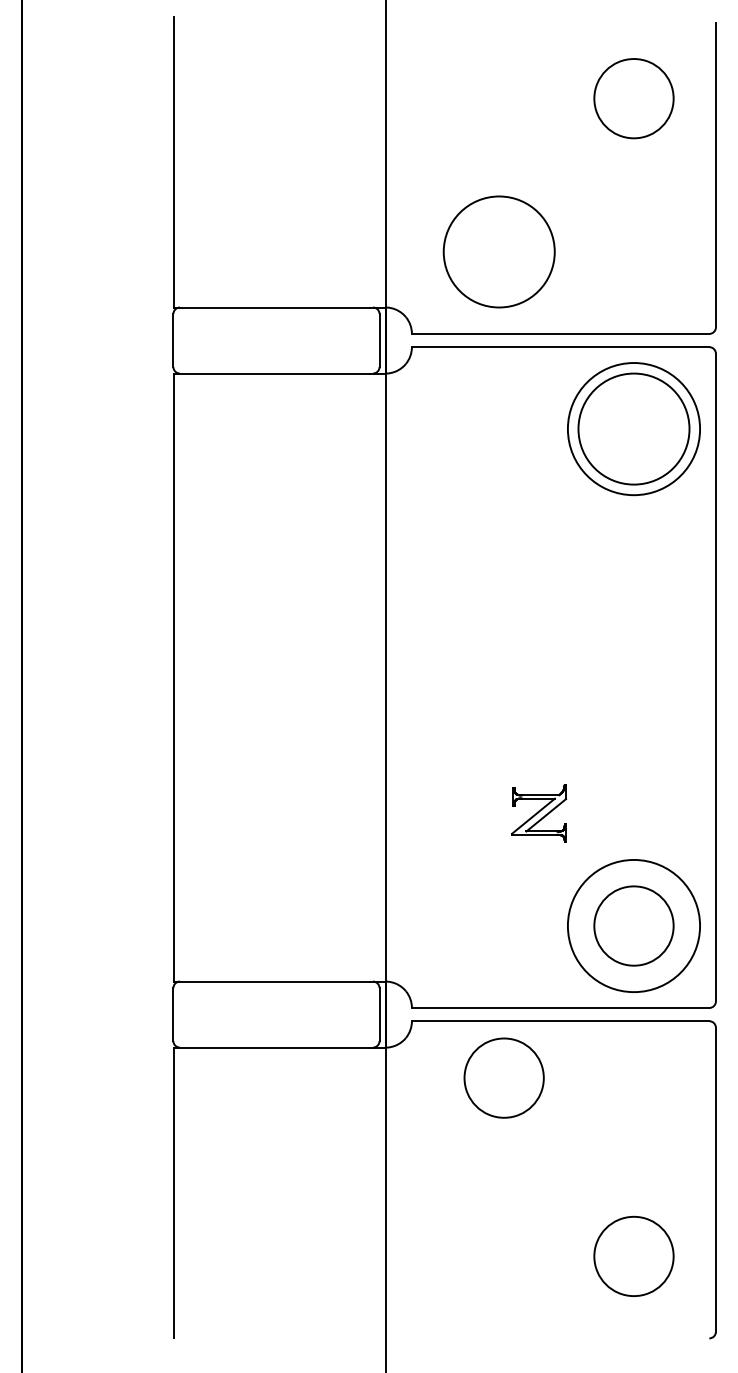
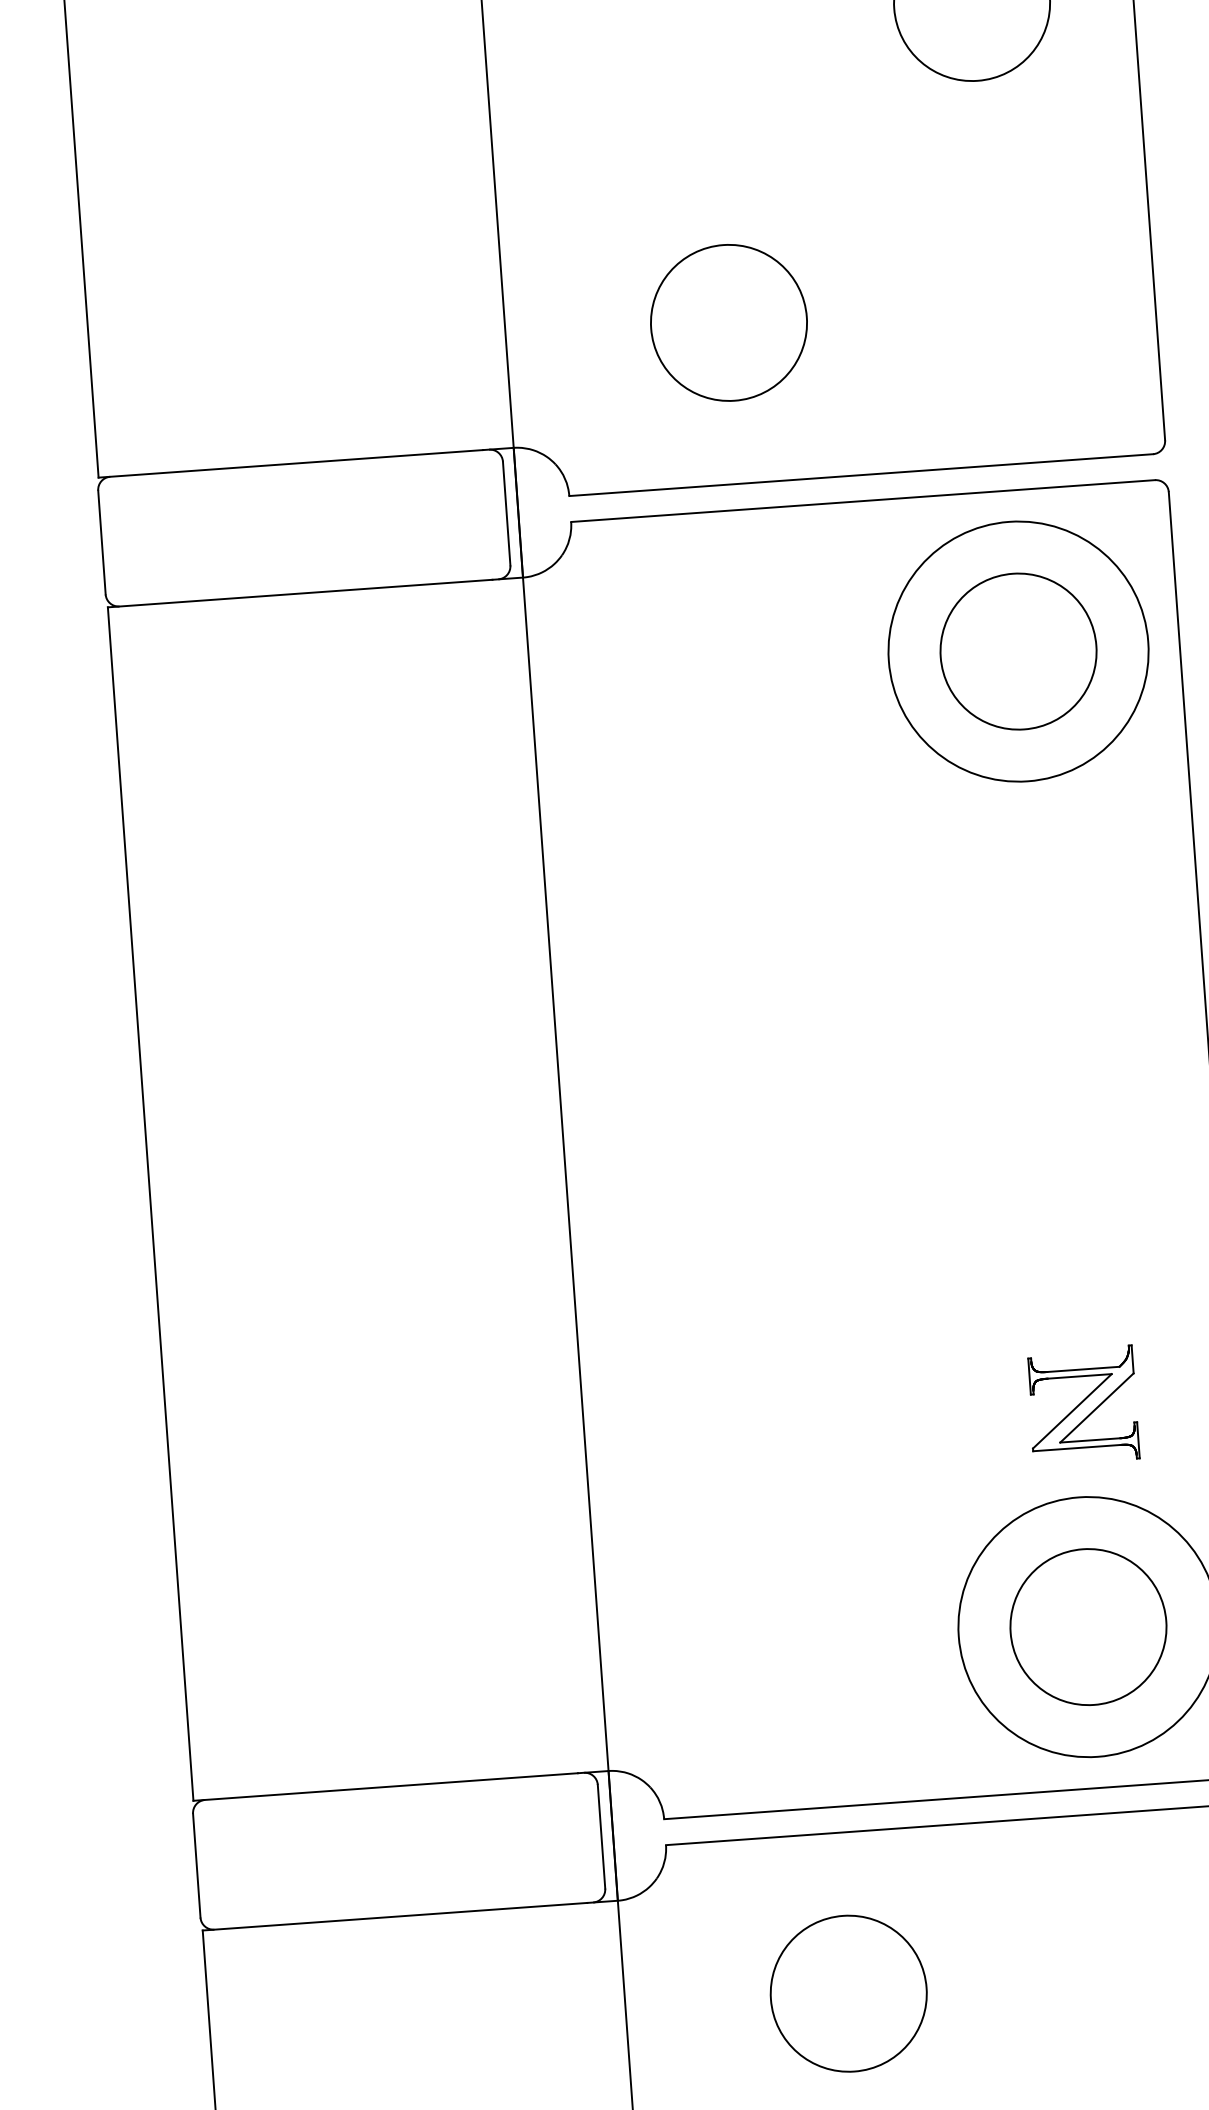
circle: (498, 251) -> (727, 322), size x0.71
circle: (633, 428) -> (1017, 650), size x0.71
part: (539, 813) -> (1083, 1405), moved
circle: (503, 1077) -> (847, 1992), moved

